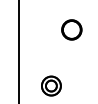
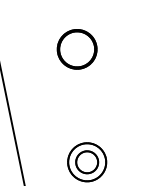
circle: (71, 29) -> (76, 48), moved

